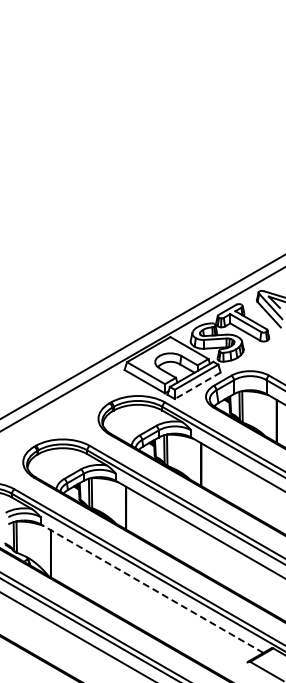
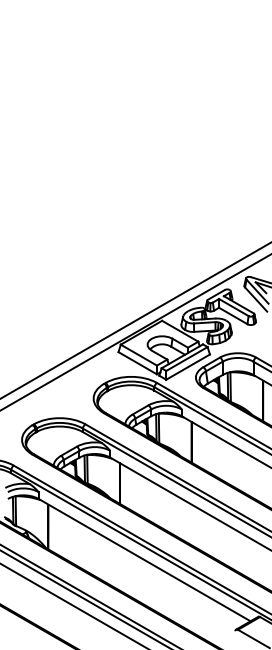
line: (197, 386) -> (187, 367), dashed -> solid
line: (152, 588) -> (145, 559), dashed -> solid

